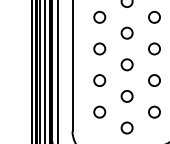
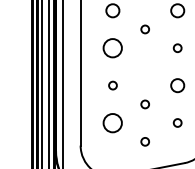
circle: (126, 32) -> (144, 28), size x0.6
circle: (99, 48) -> (112, 47), size x1.4
circle: (154, 48) -> (177, 47), size x0.6
circle: (126, 64) -> (144, 66), removed
circle: (99, 80) -> (112, 85), size x0.6
circle: (126, 96) -> (144, 104), size x0.6
circle: (99, 111) -> (112, 122), size x1.4
circle: (154, 111) -> (177, 122), size x0.6
circle: (126, 127) -> (144, 141), size x0.6

